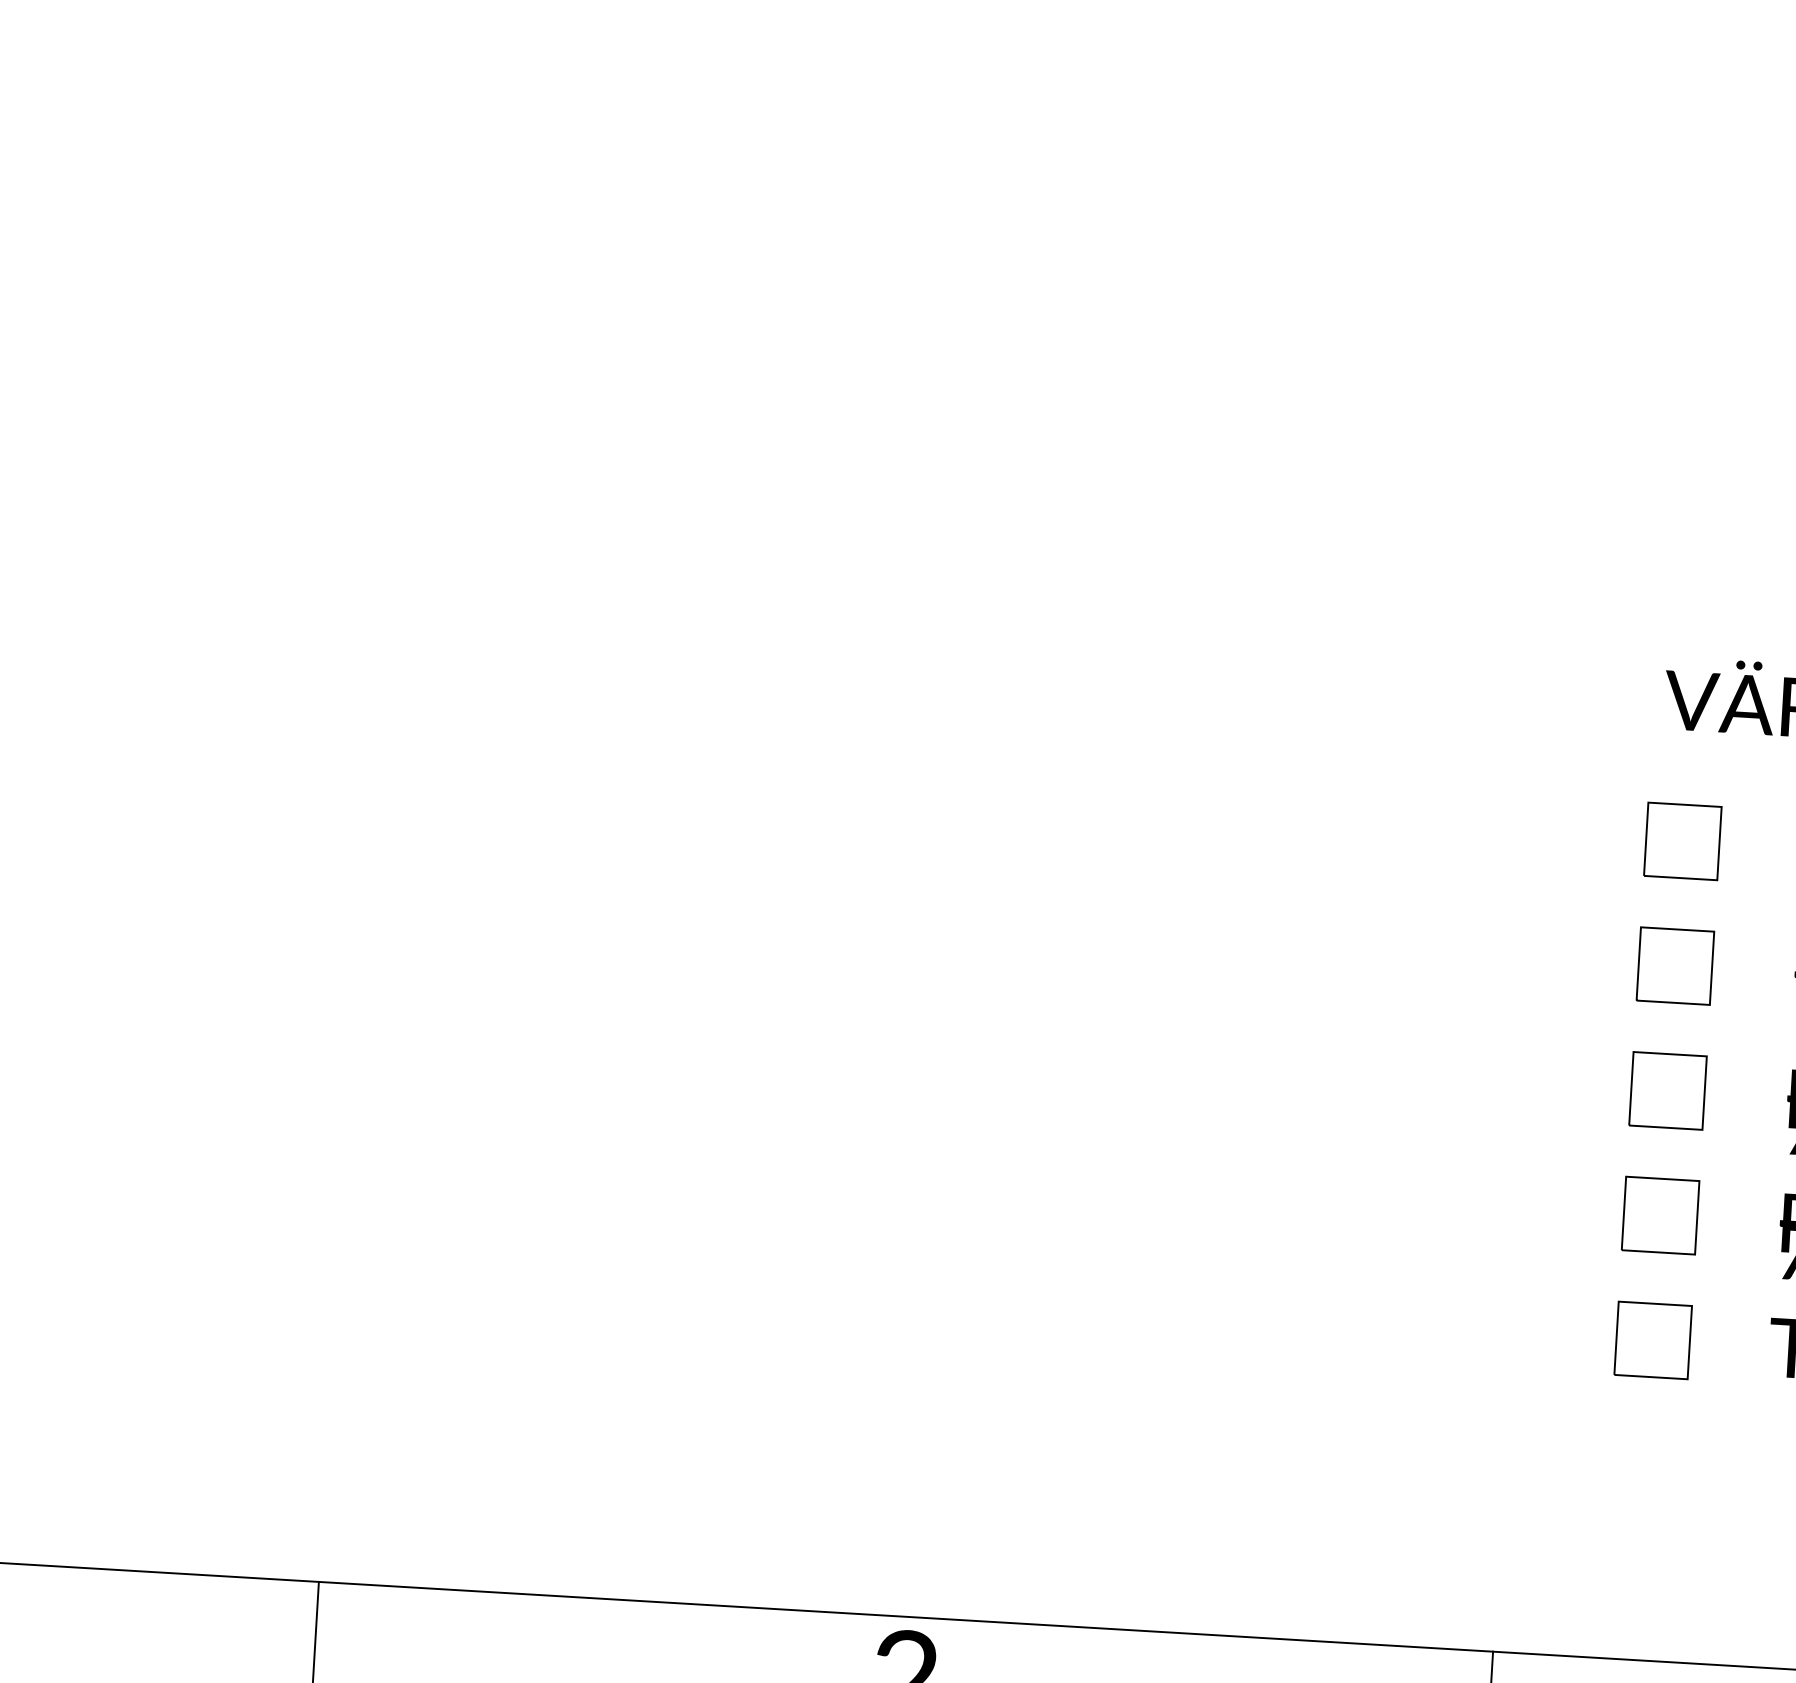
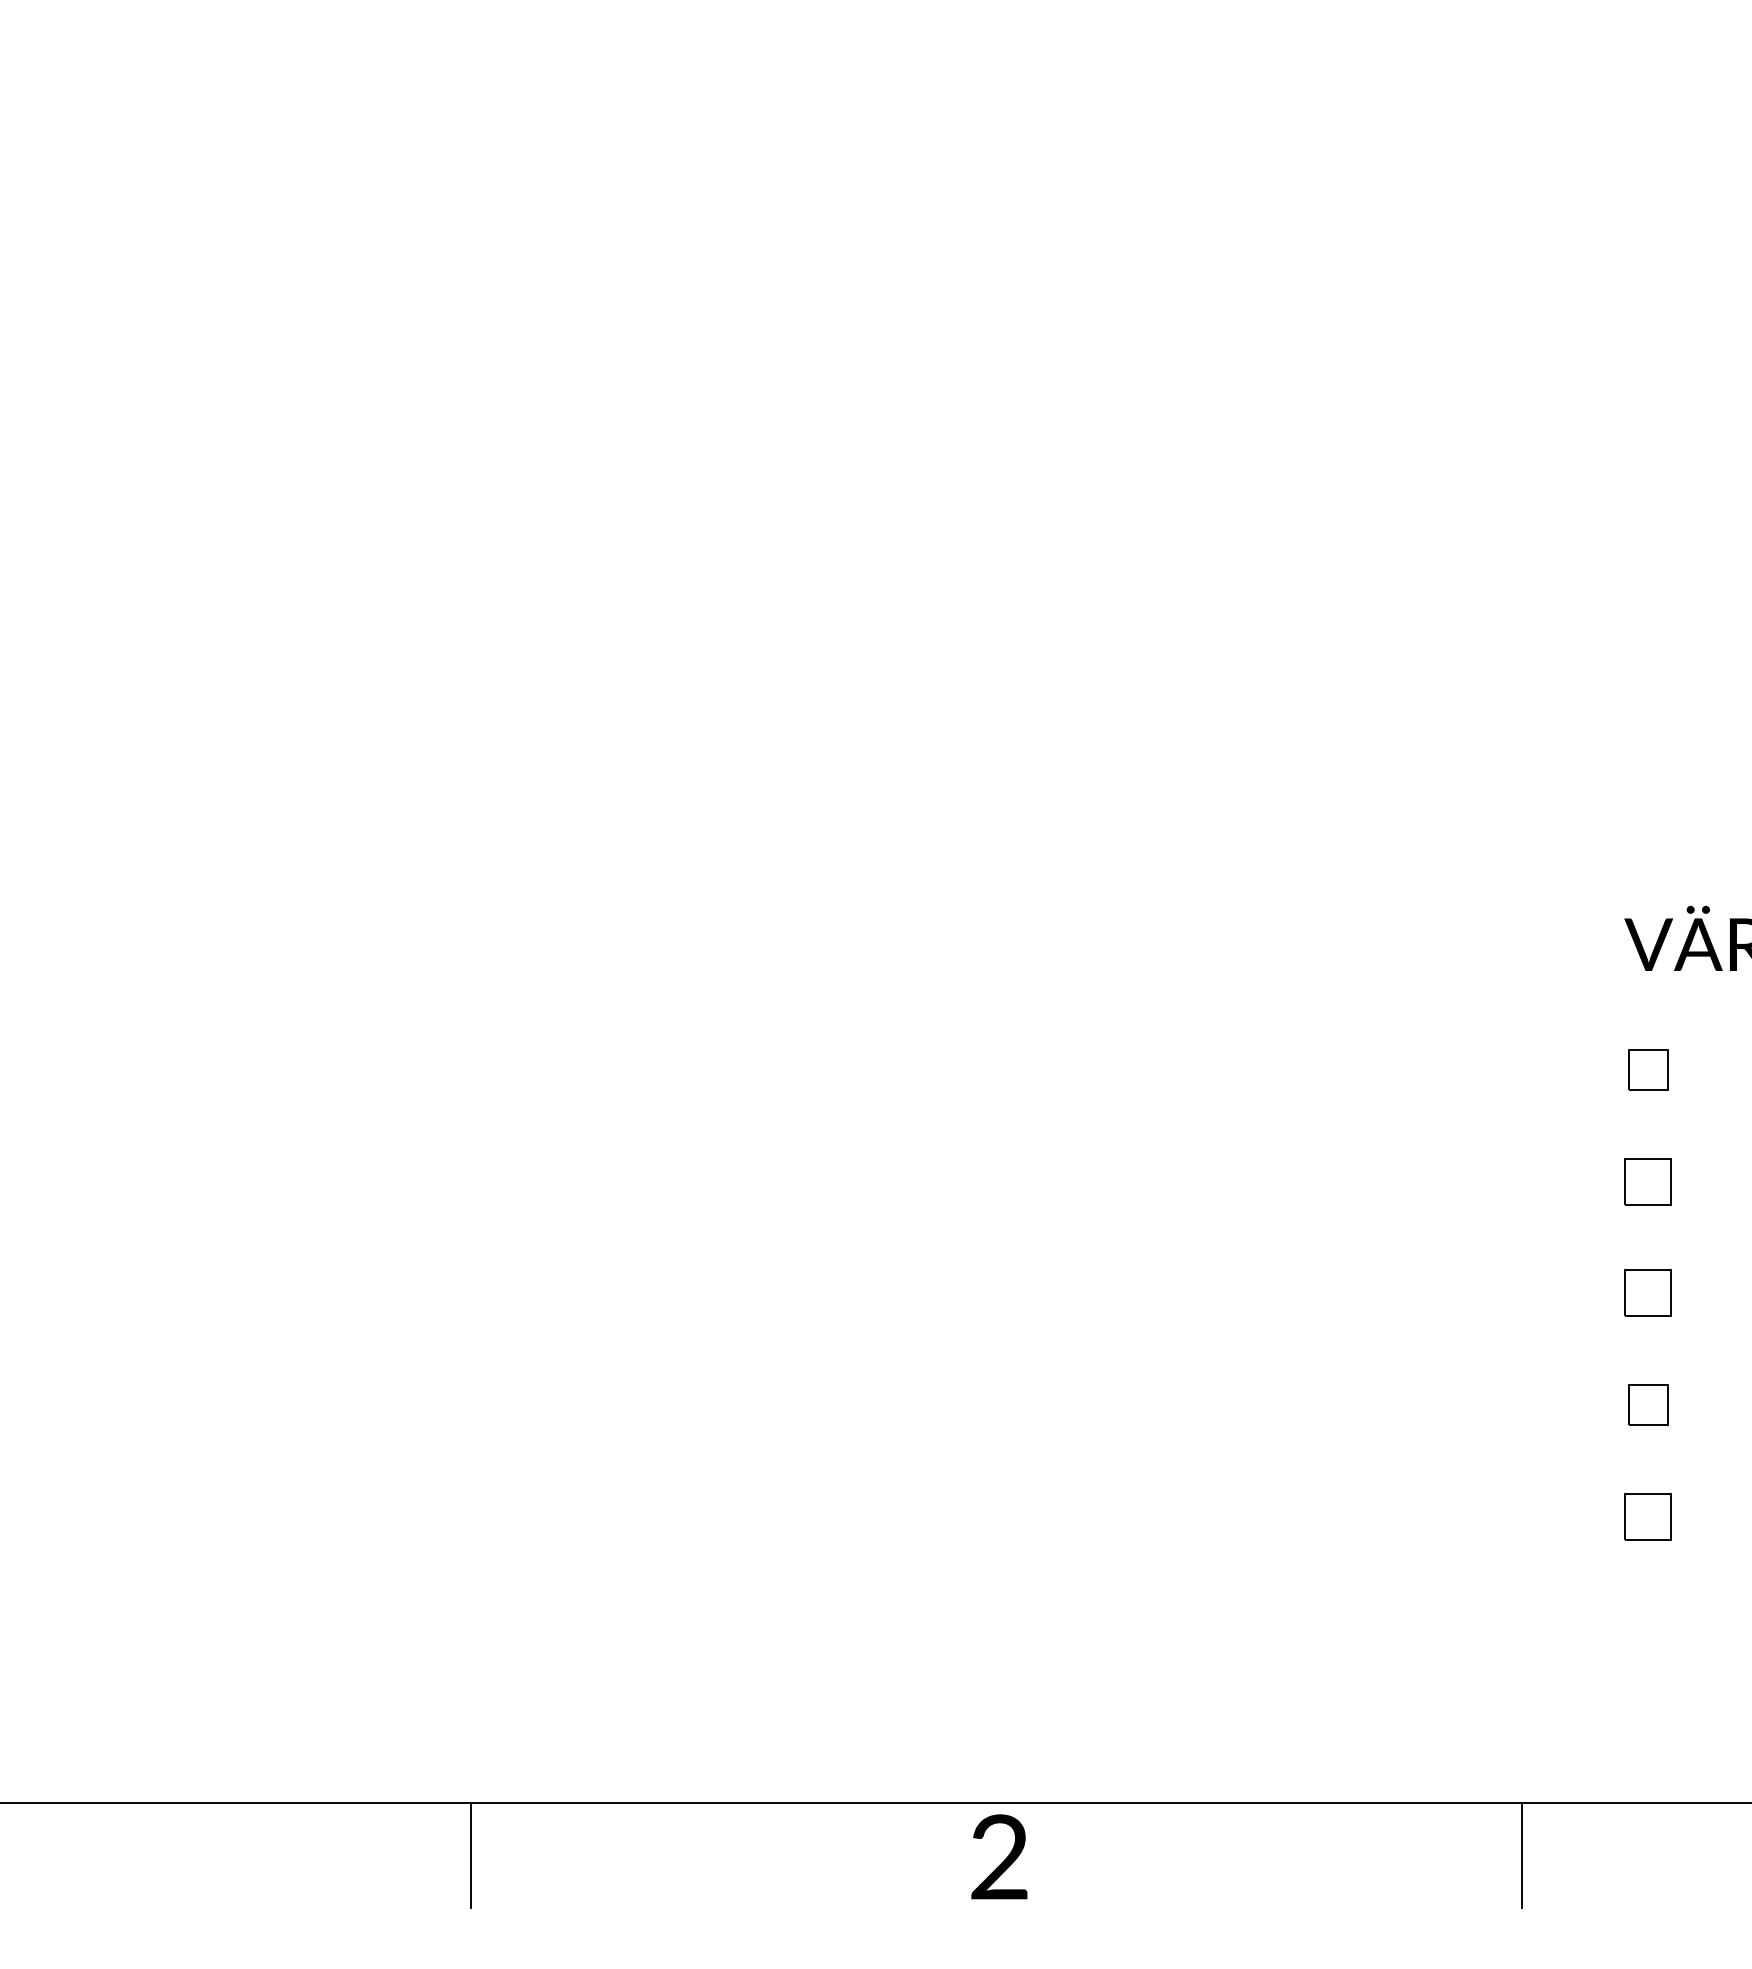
part: (1683, 840) -> (1648, 1069), size x0.6
part: (1675, 965) -> (1648, 1181), size x0.7
part: (1668, 1091) -> (1648, 1293), size x0.7
part: (1660, 1215) -> (1648, 1404), size x0.6
part: (1653, 1340) -> (1648, 1516), size x0.7

